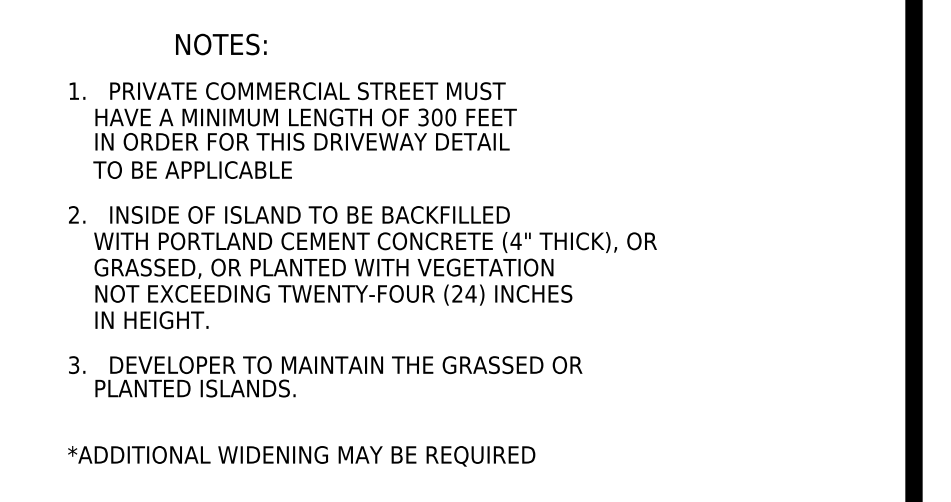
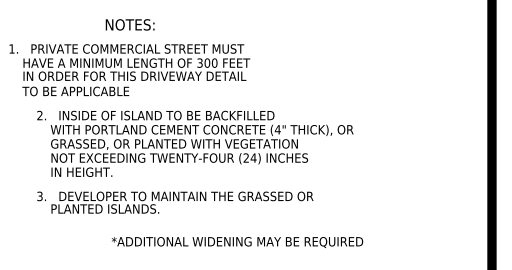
text: (219, 43) -> (129, 24), moved
text: (292, 131) -> (129, 70), moved
text: (301, 456) -> (237, 242), moved

